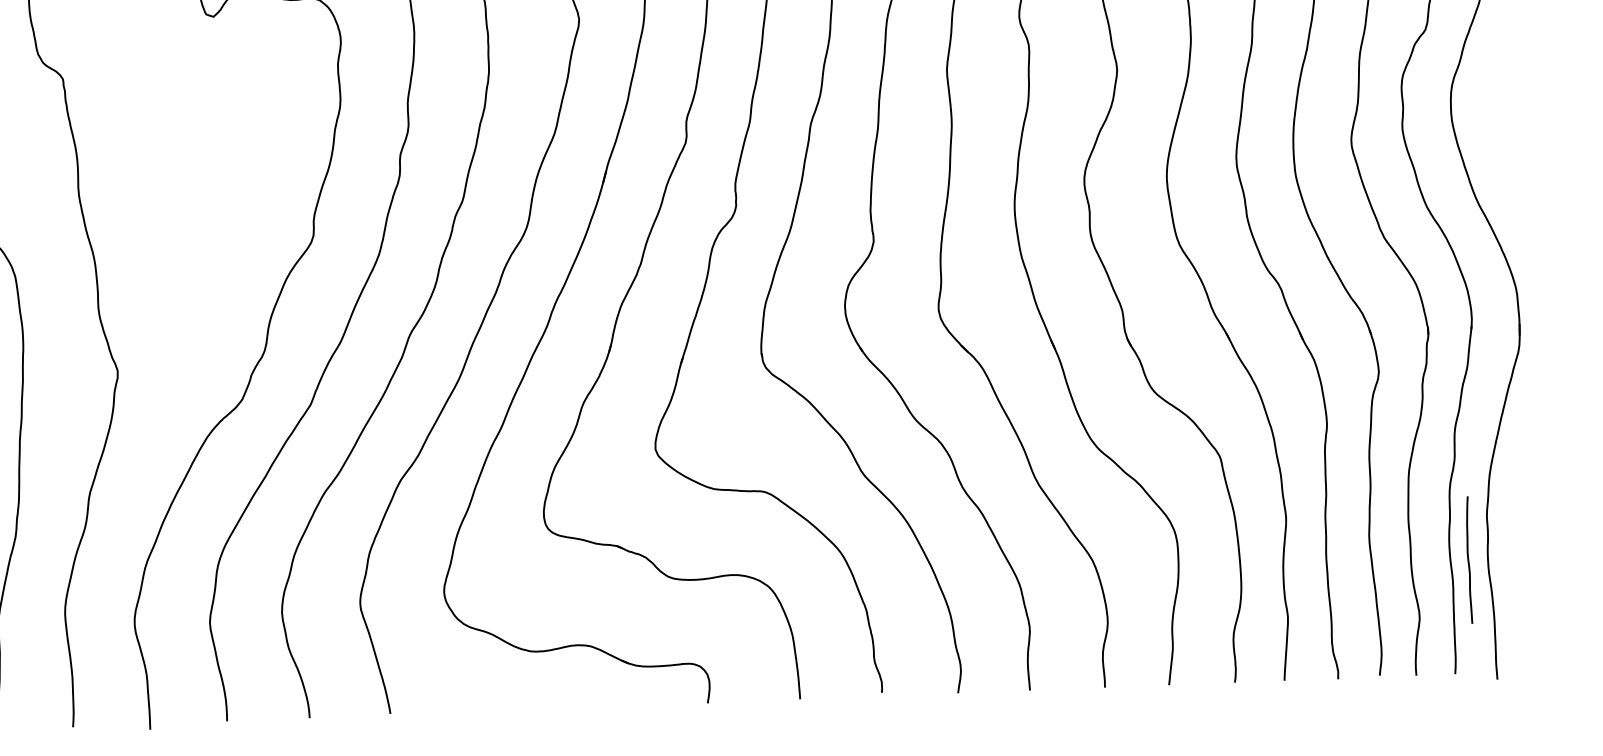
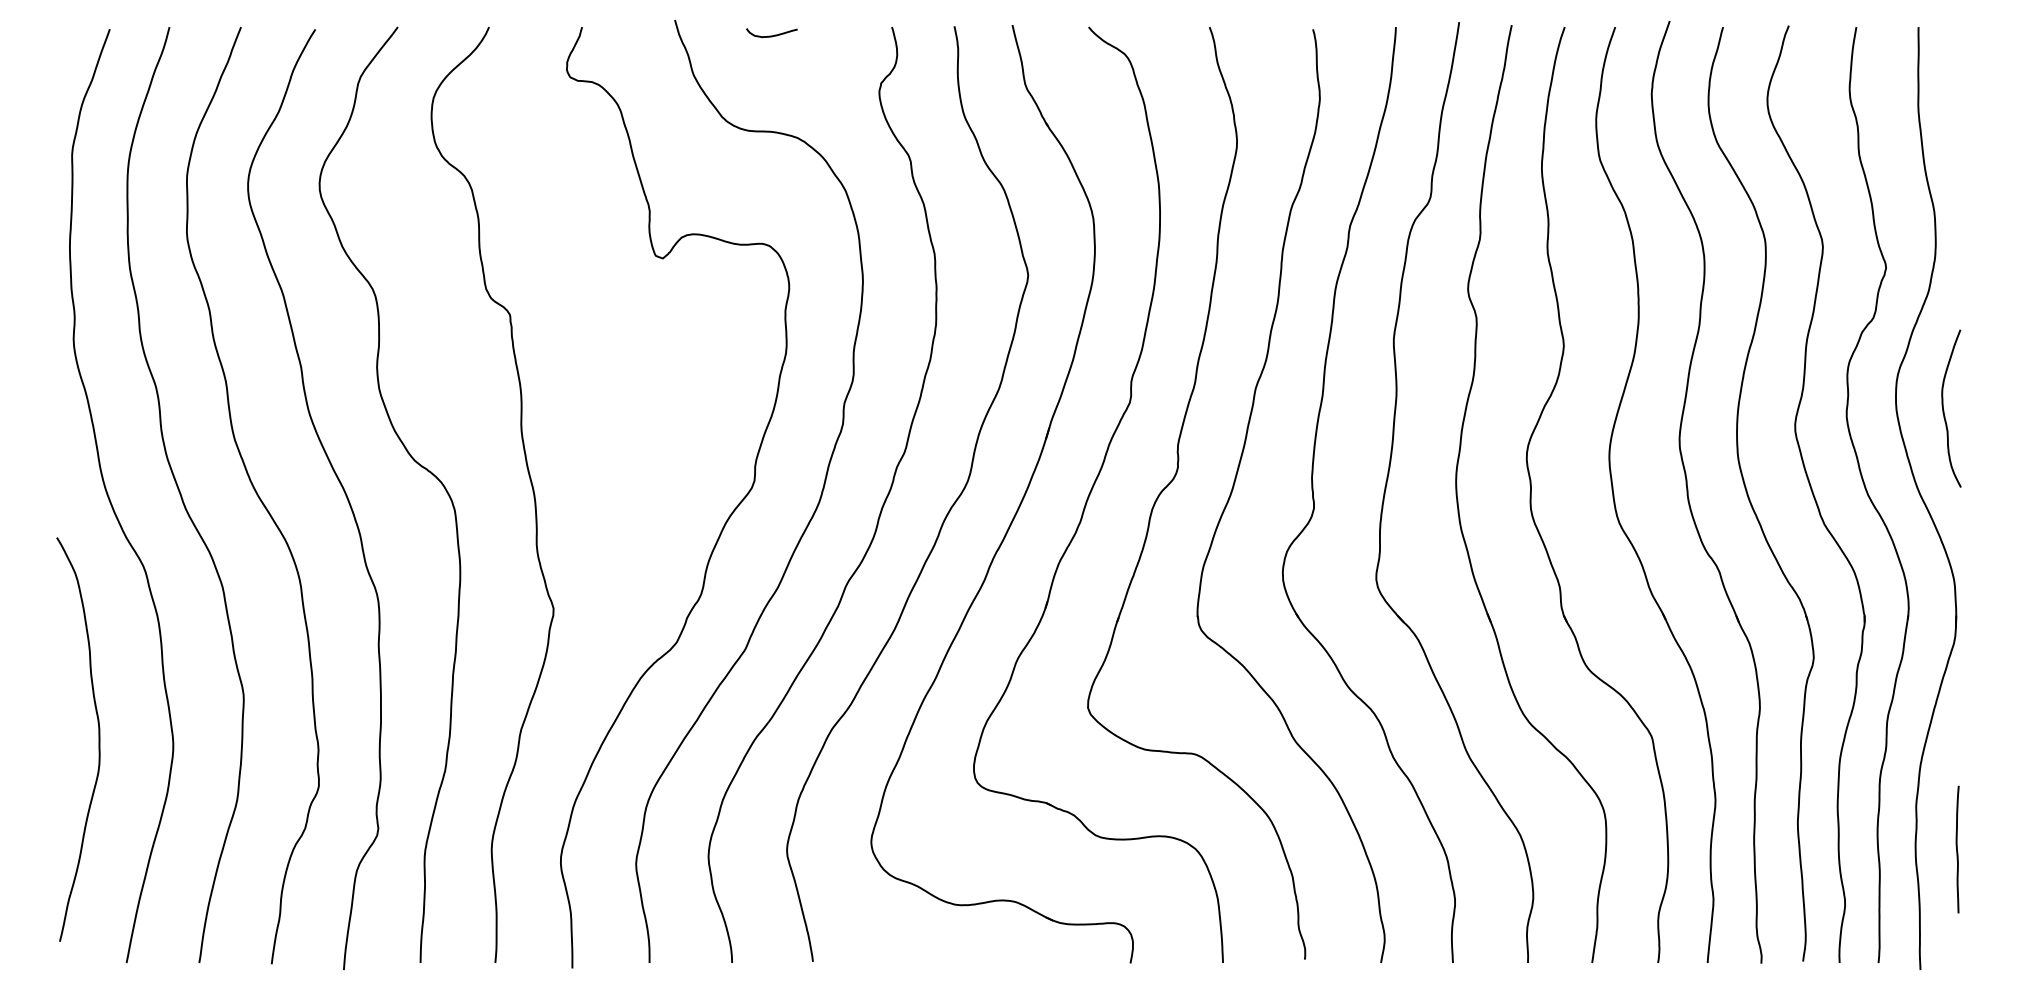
curve: (1499, 119) -> (1944, 410), added
curve: (1468, 560) -> (1957, 849), moved

